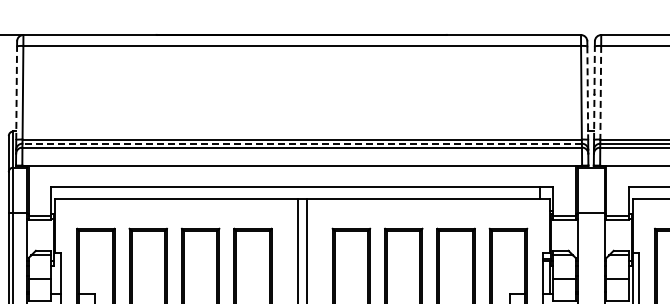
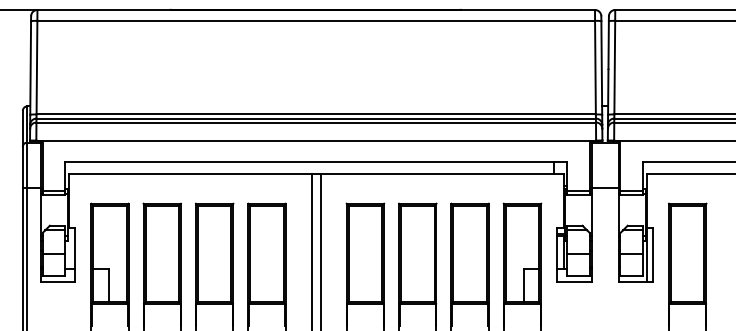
line: (600, 92) -> (614, 67), dashed -> solid
line: (16, 93) -> (30, 68), dashed -> solid
line: (587, 93) -> (601, 68), dashed -> solid
line: (594, 93) -> (608, 68), dashed -> solid
line: (302, 143) -> (316, 118), dashed -> solid

